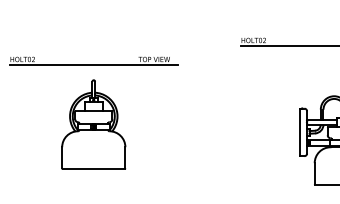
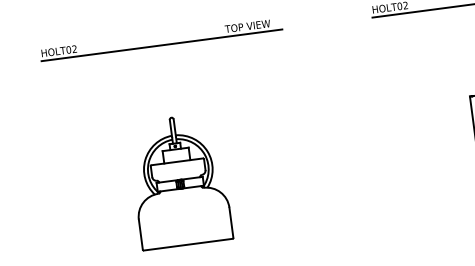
part: (93, 60) -> (160, 39), moved
part: (93, 124) -> (179, 181), moved

